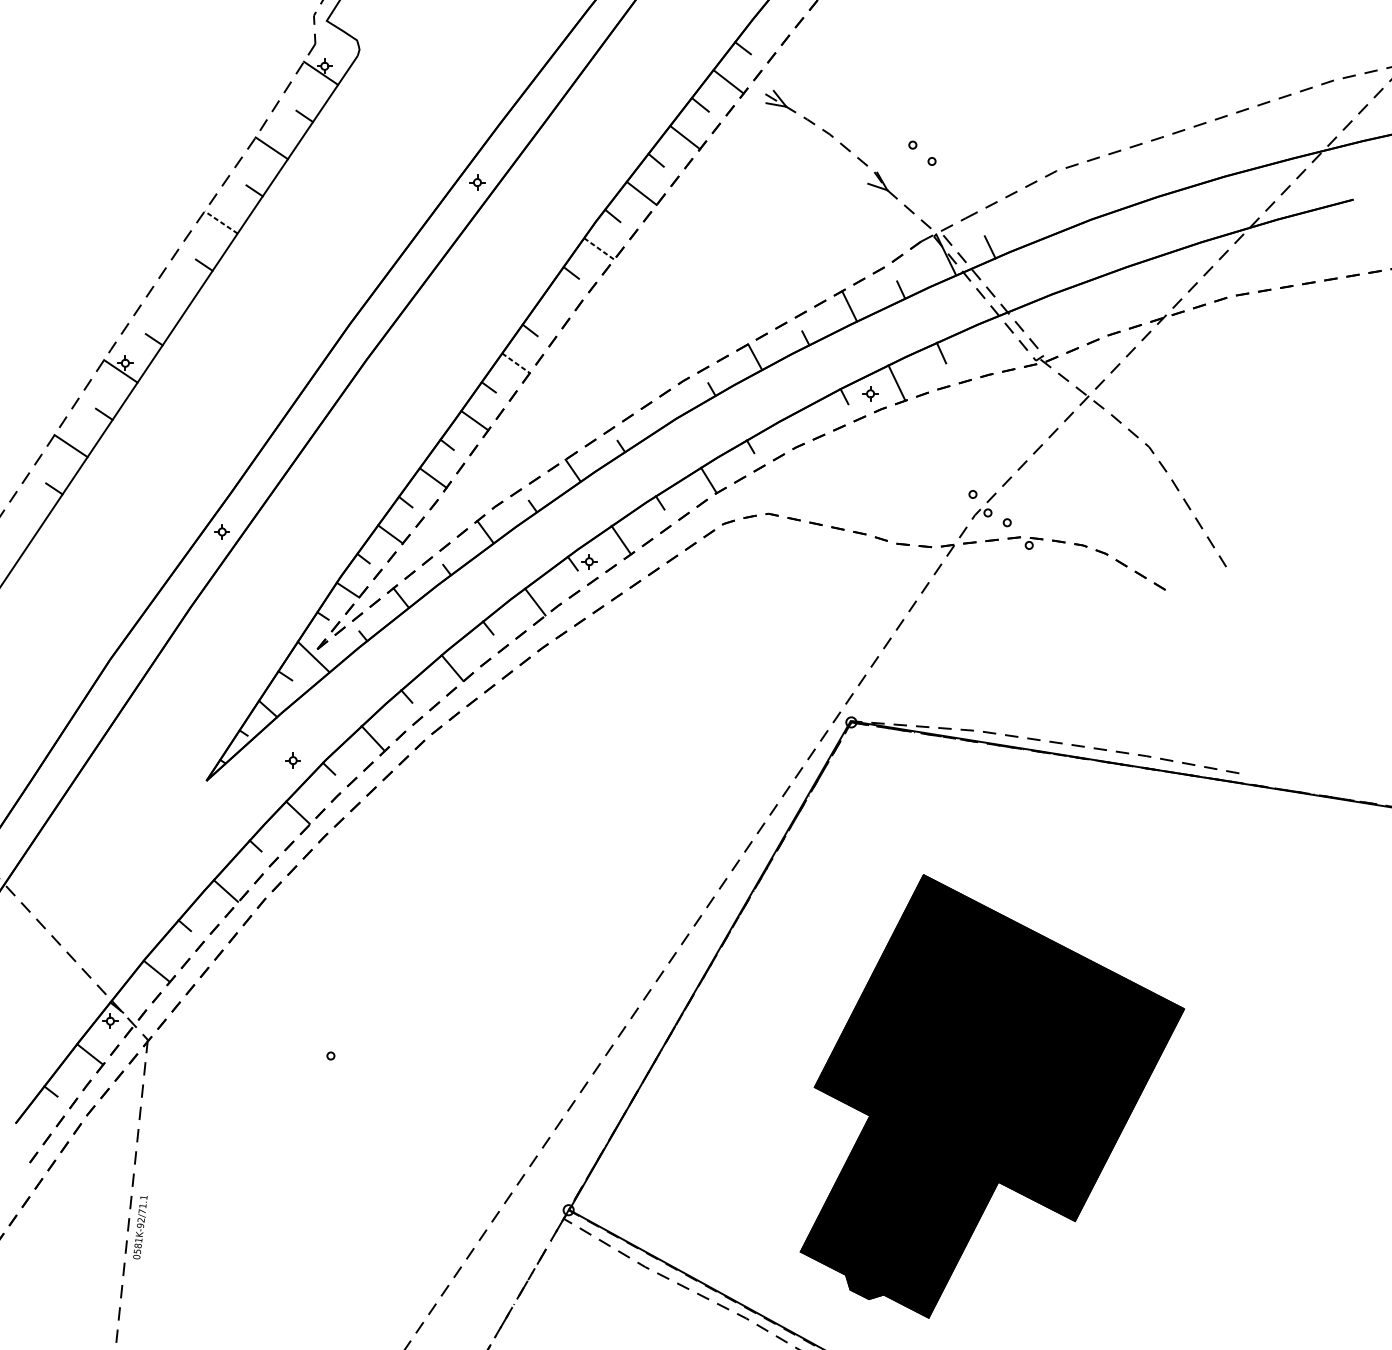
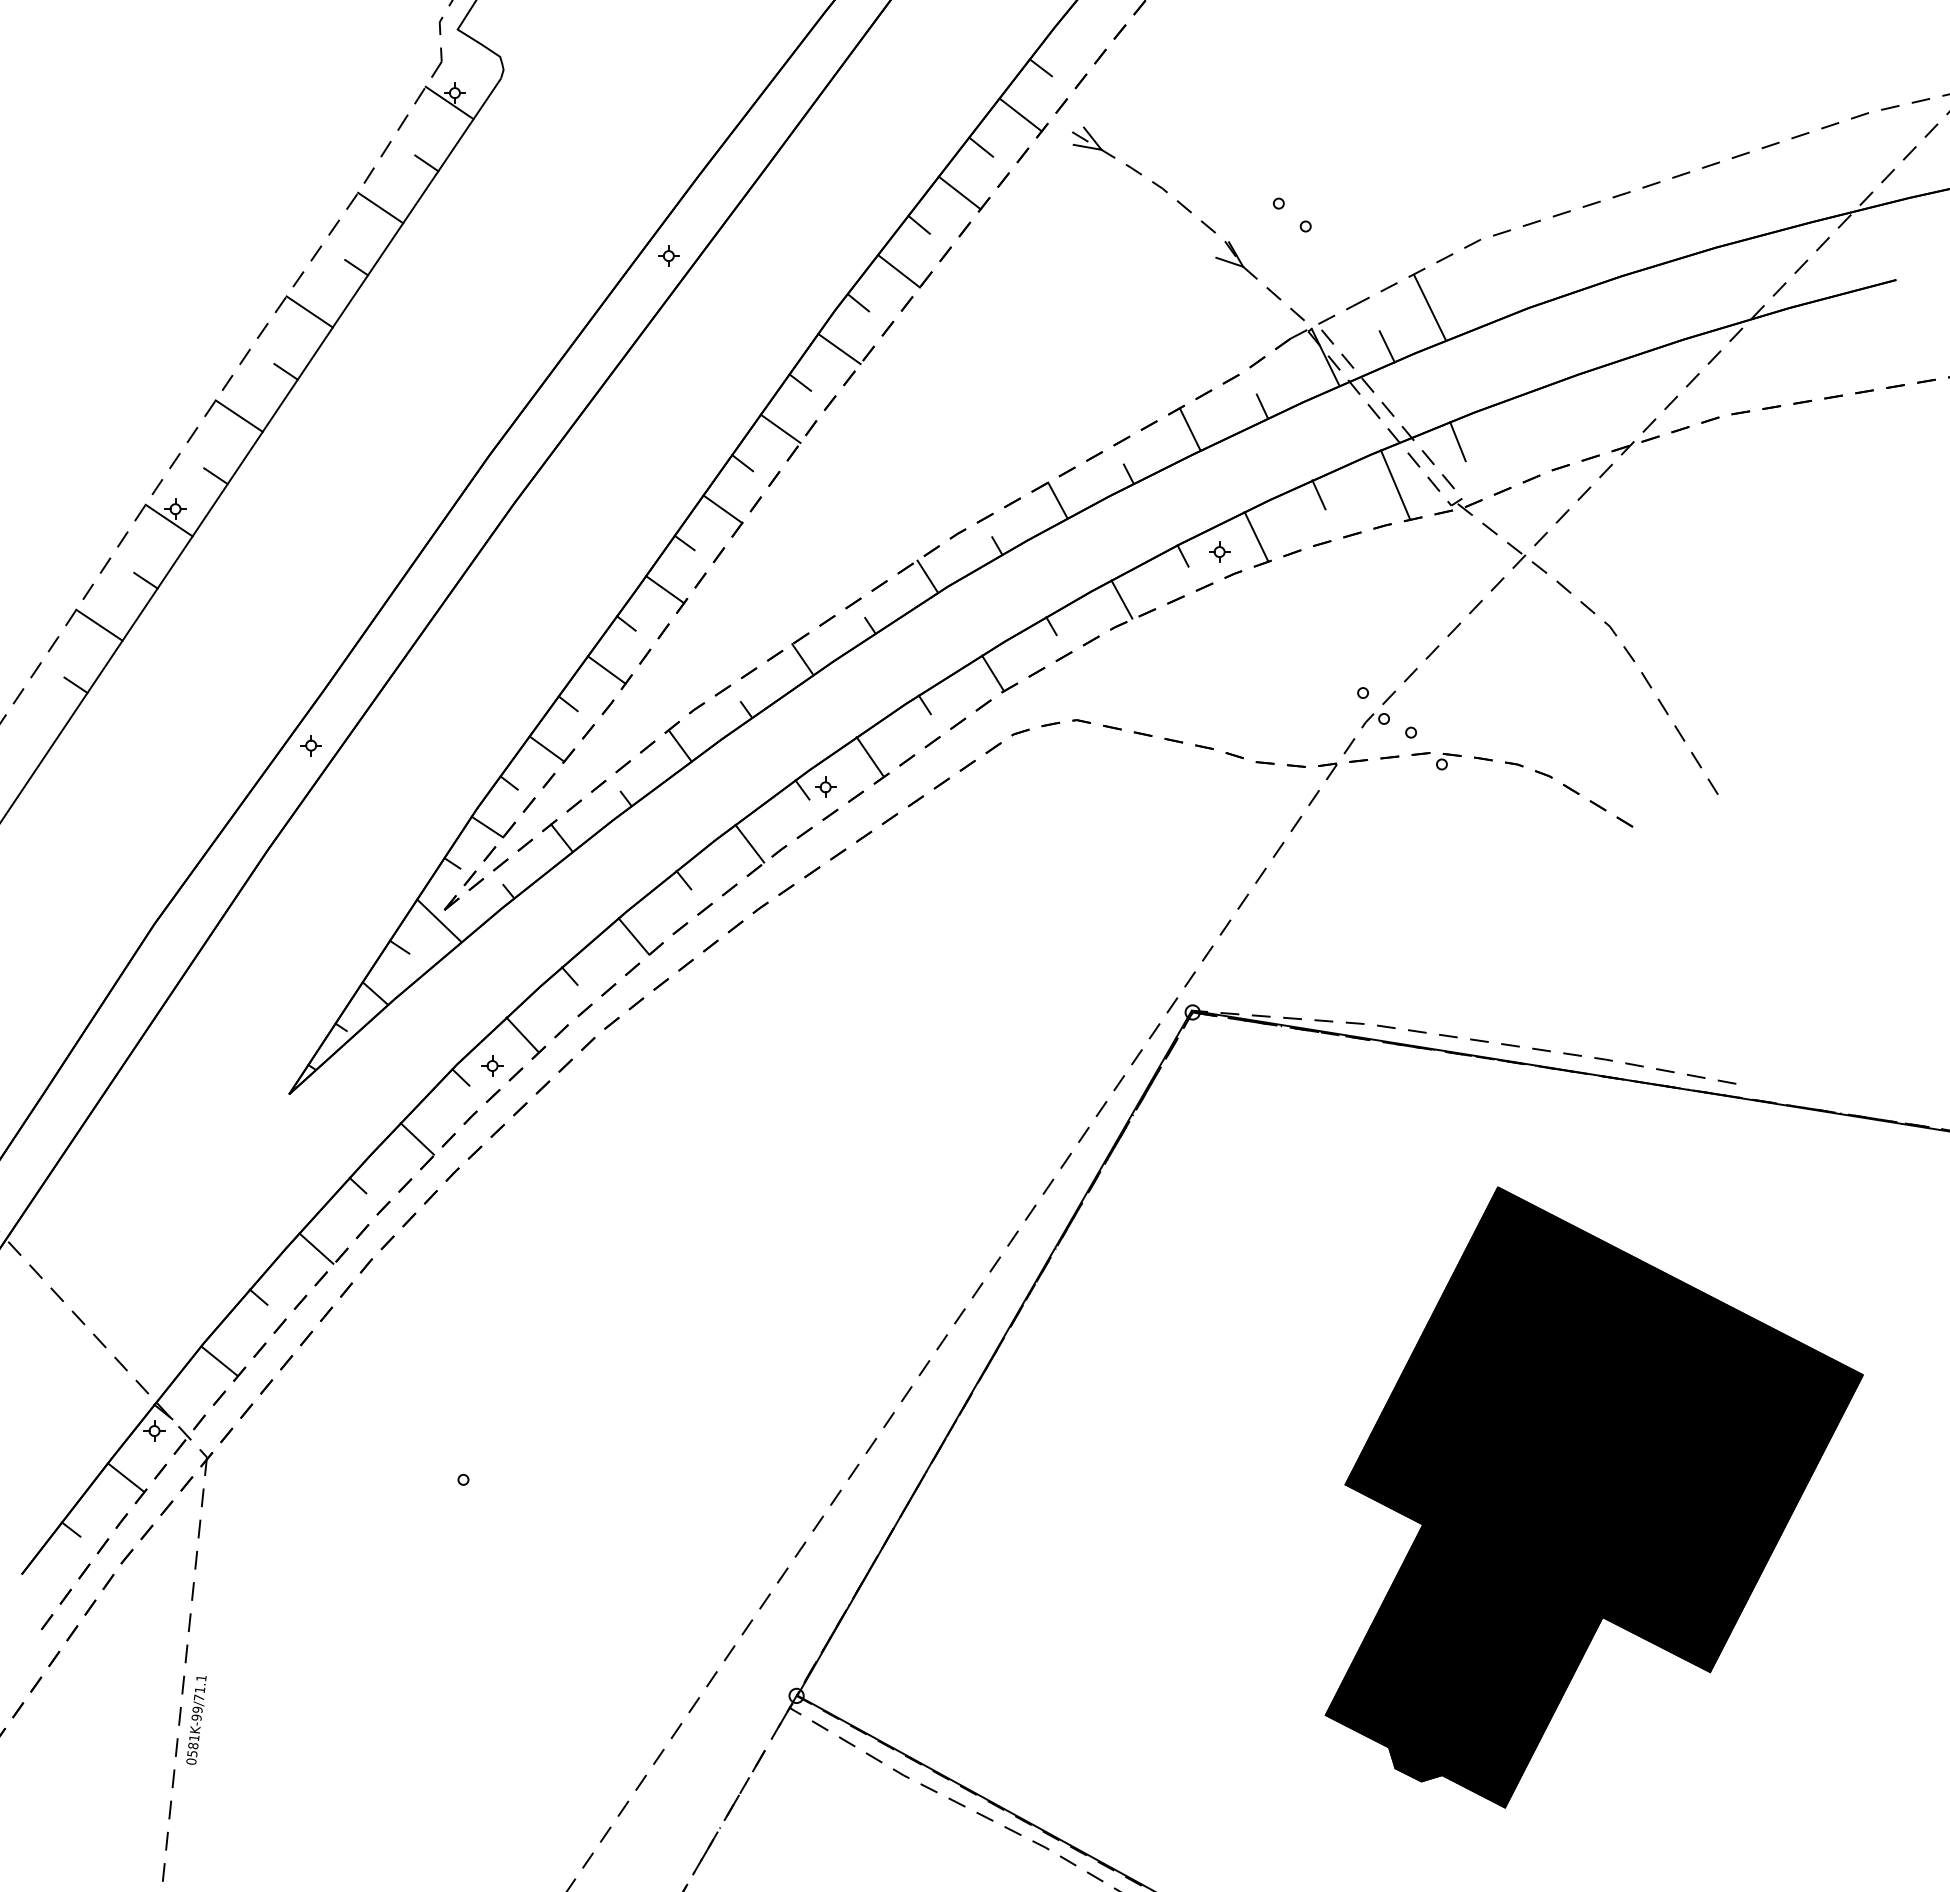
line: (1020, 219) -> (1429, 307), added
line: (221, 222) -> (309, 311), dashed -> solid
line: (599, 249) -> (839, 349), dashed -> solid
line: (170, 296) -> (238, 415), added
line: (557, 305) -> (780, 428), added
line: (1040, 314) -> (1457, 441), added
line: (996, 345) -> (1395, 484), added
line: (515, 363) -> (722, 509), dashed -> solid
line: (662, 411) -> (927, 576), added
line: (800, 427) -> (1121, 599), added
part: (293, 760) -> (492, 1065), moved
part: (991, 1096) -> (1593, 1497), moved
text: (141, 1219) -> (197, 1709), 0581K-92/71.1 -> 0581K-99/71.1

